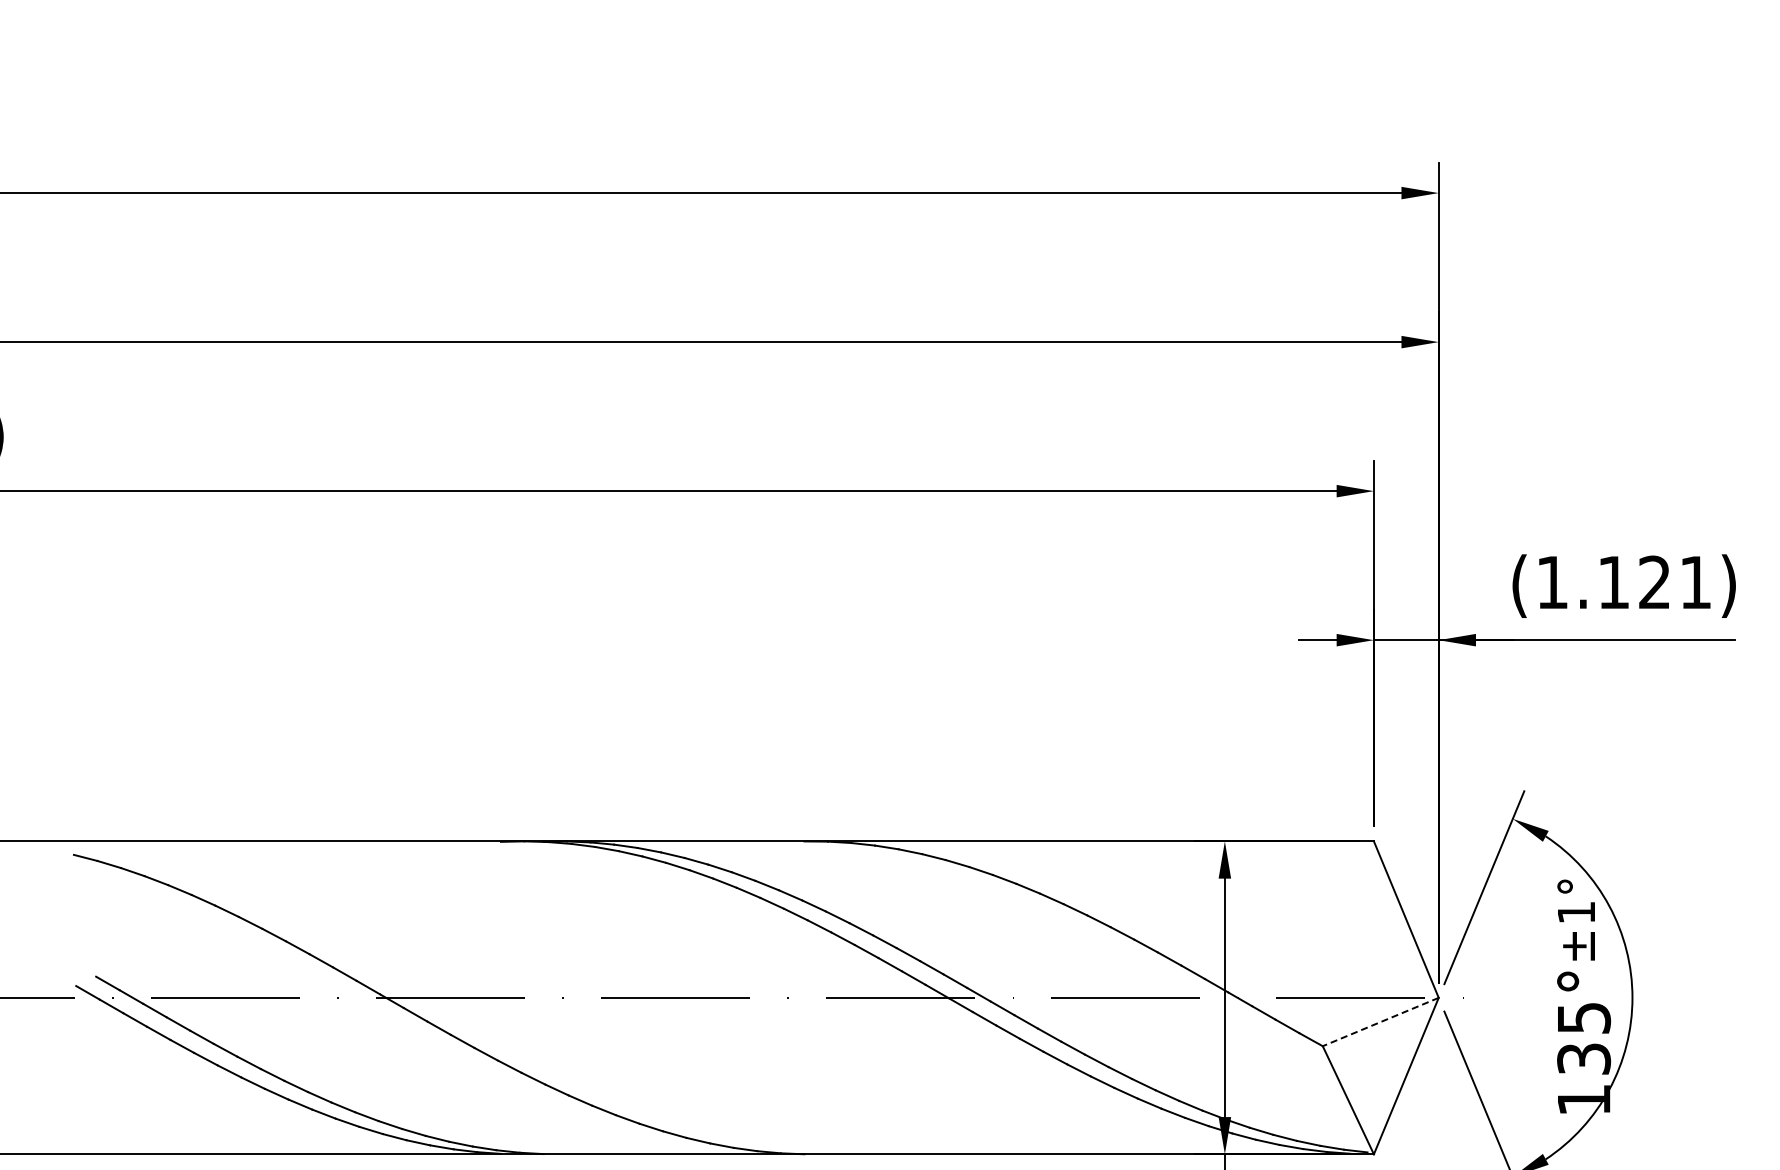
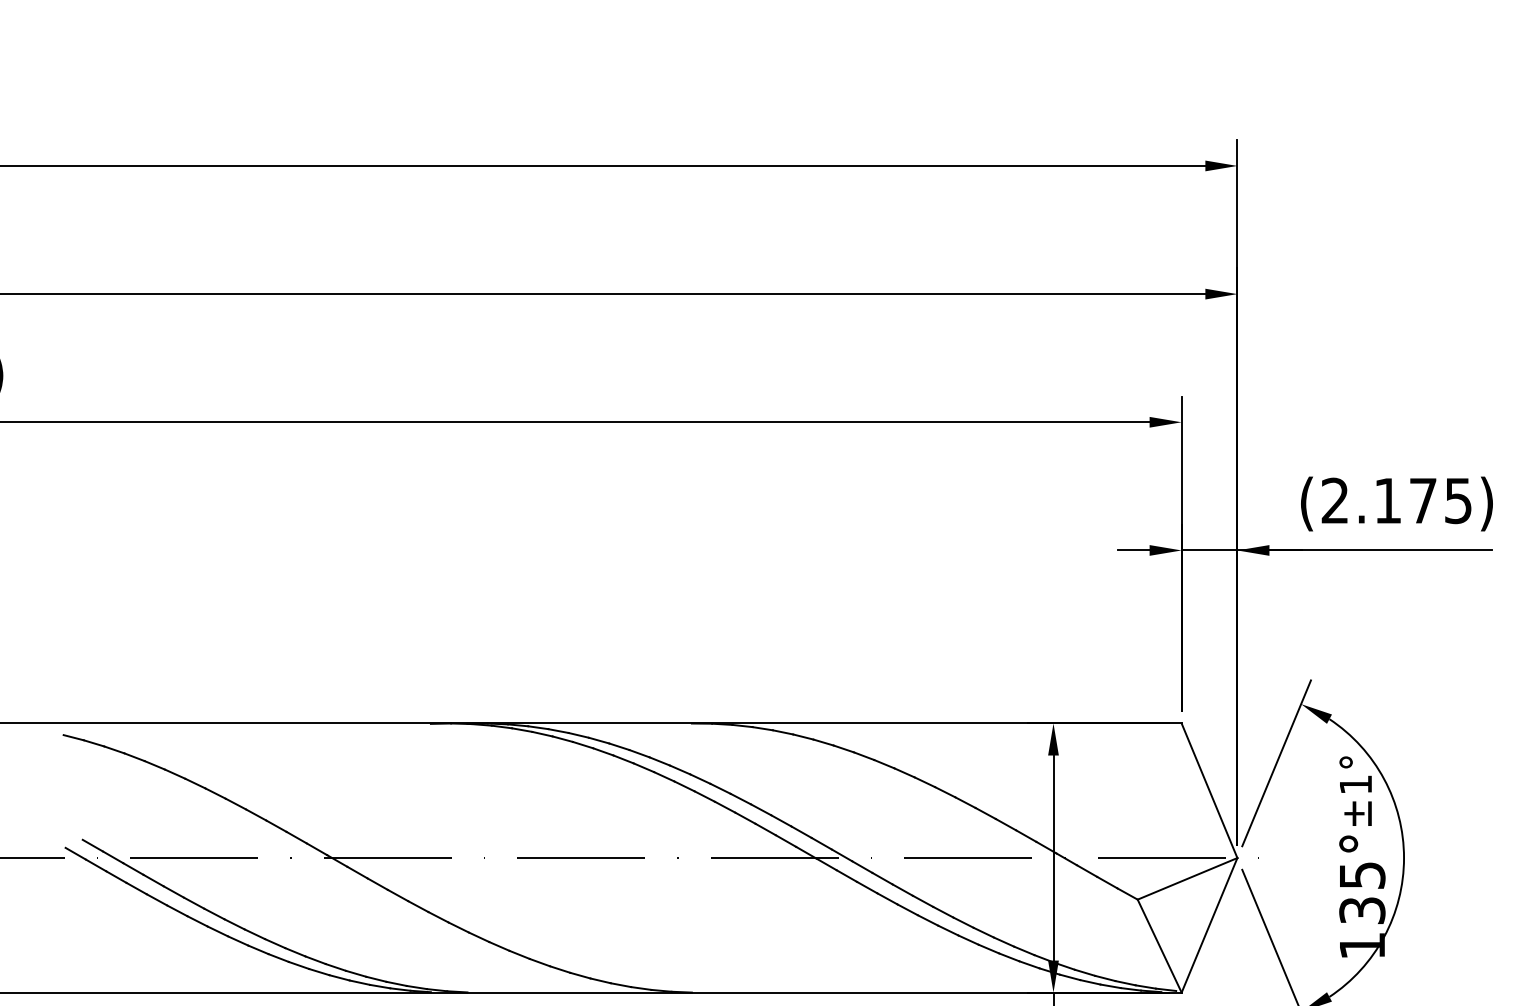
text: (1623, 582) -> (1396, 500), (1.121) -> (2.175)
line: (1380, 1022) -> (1187, 879), dashed -> solid

